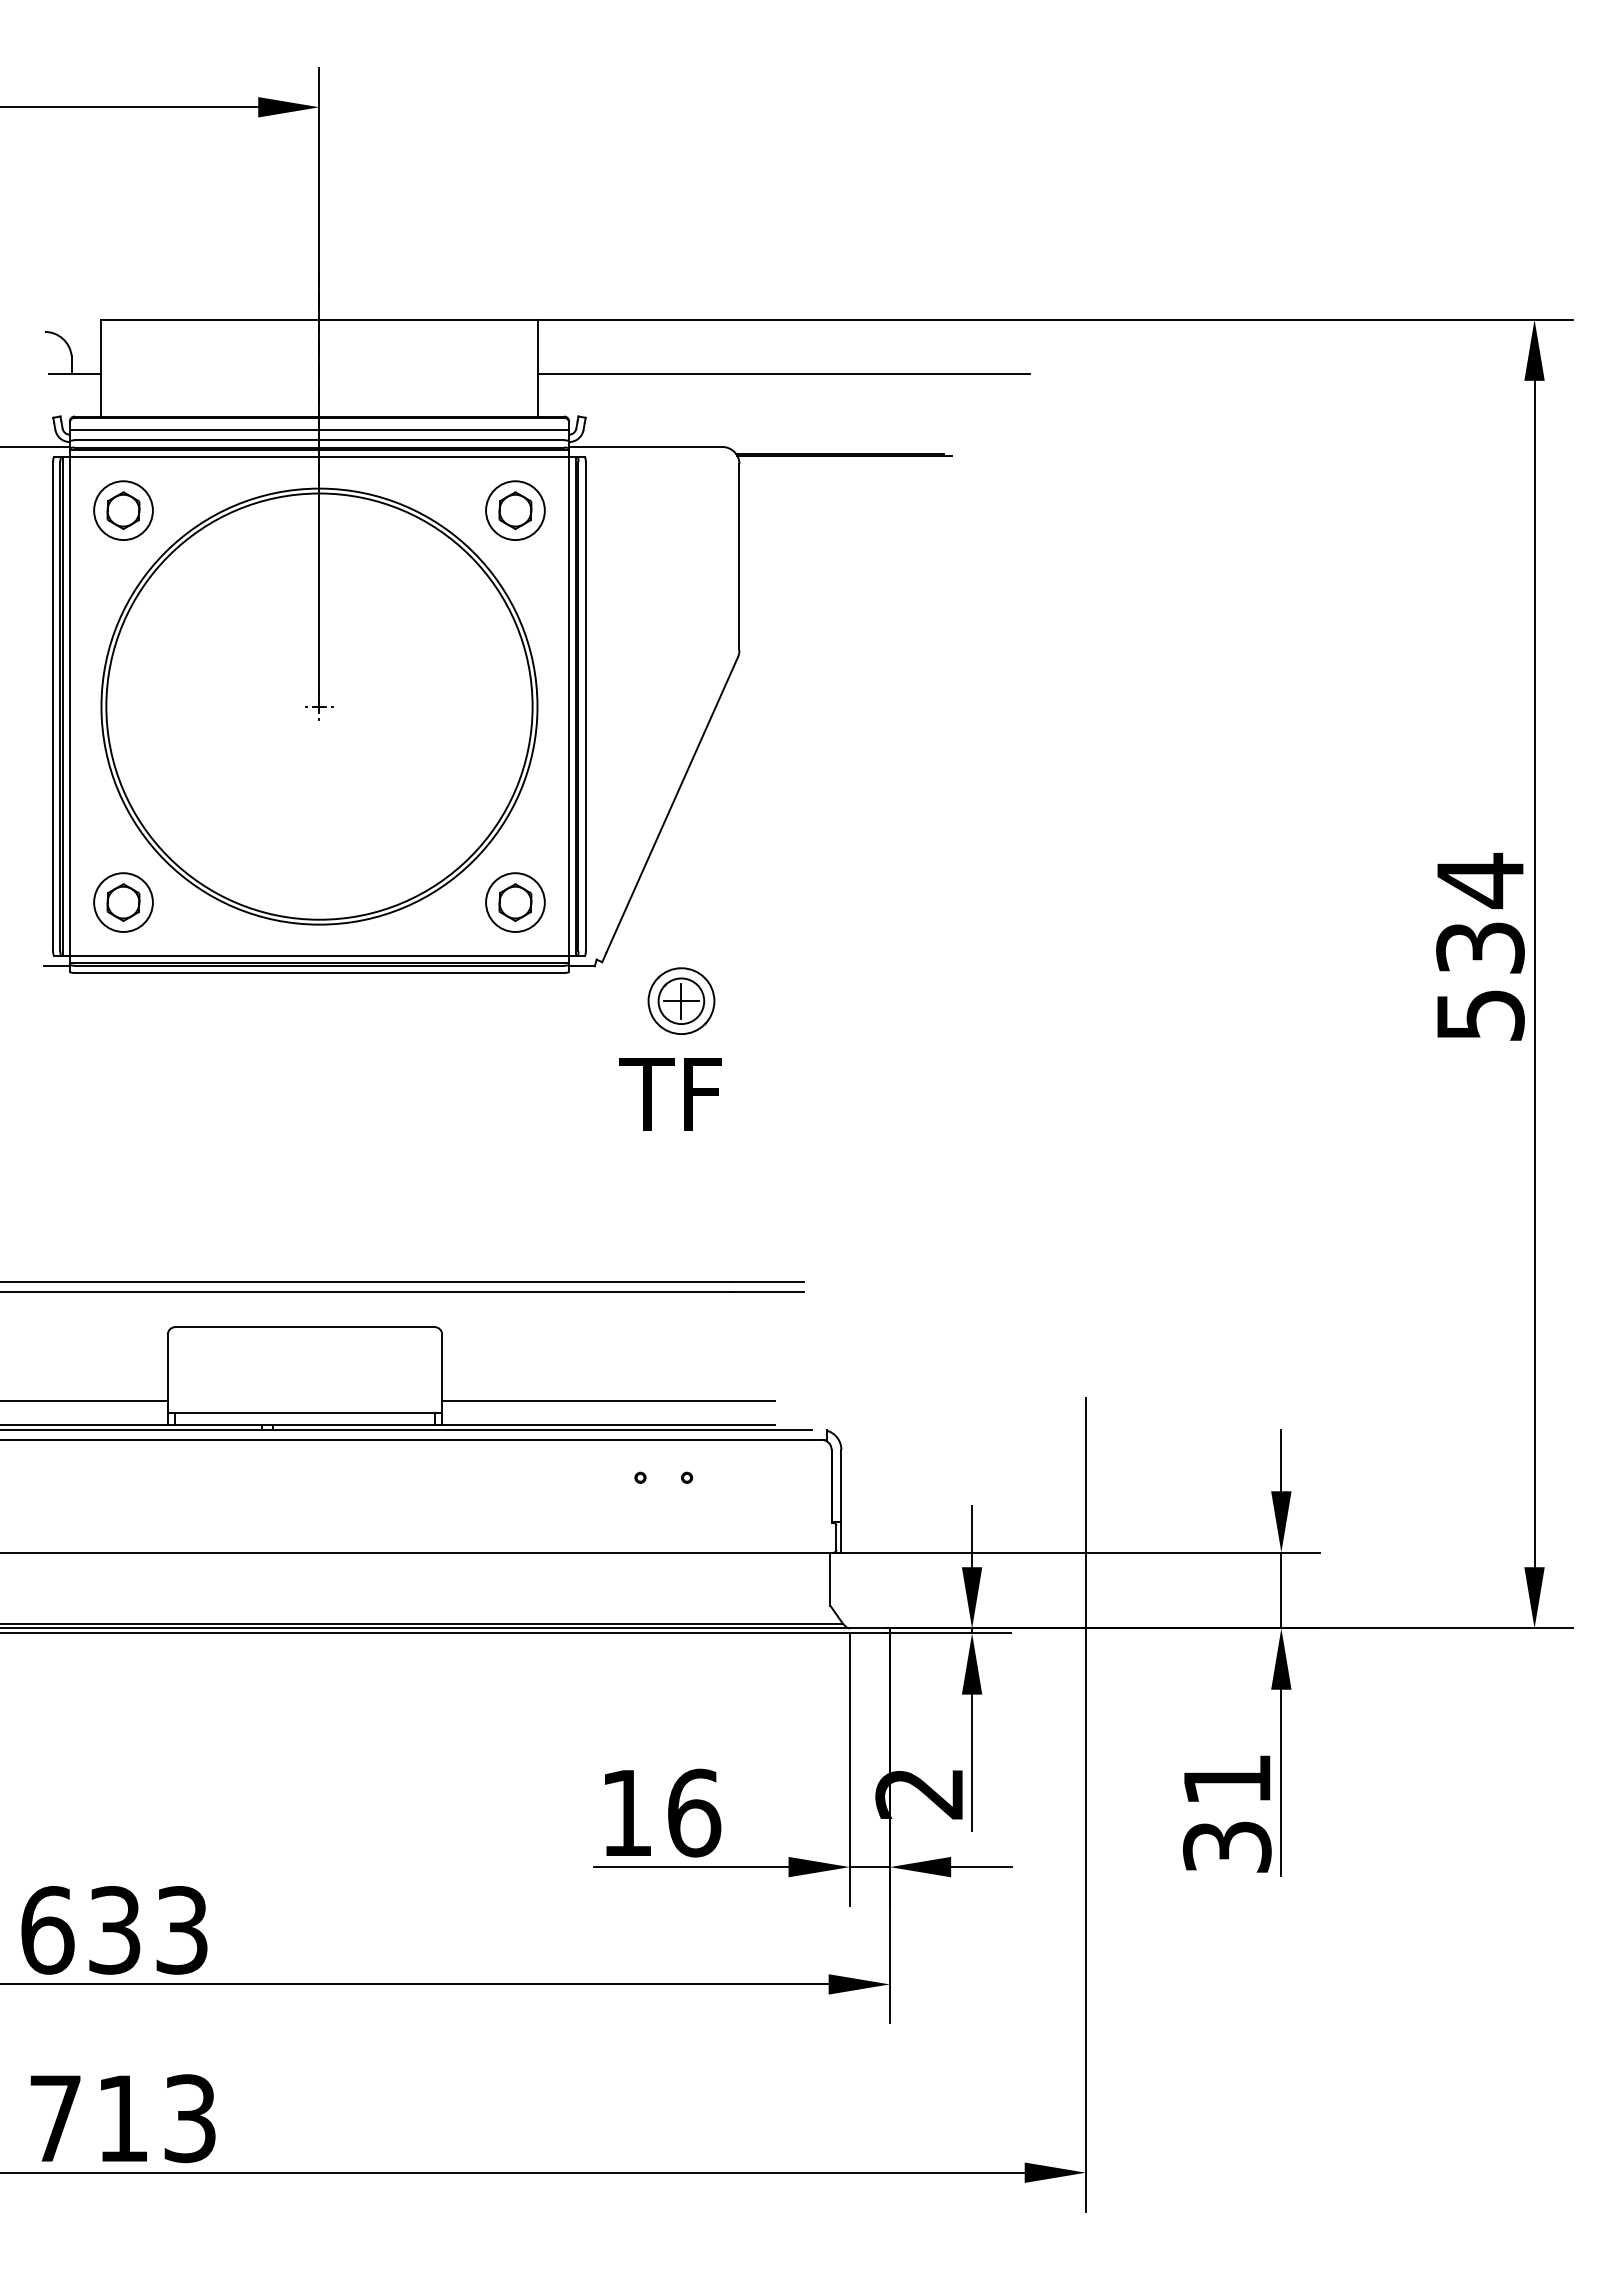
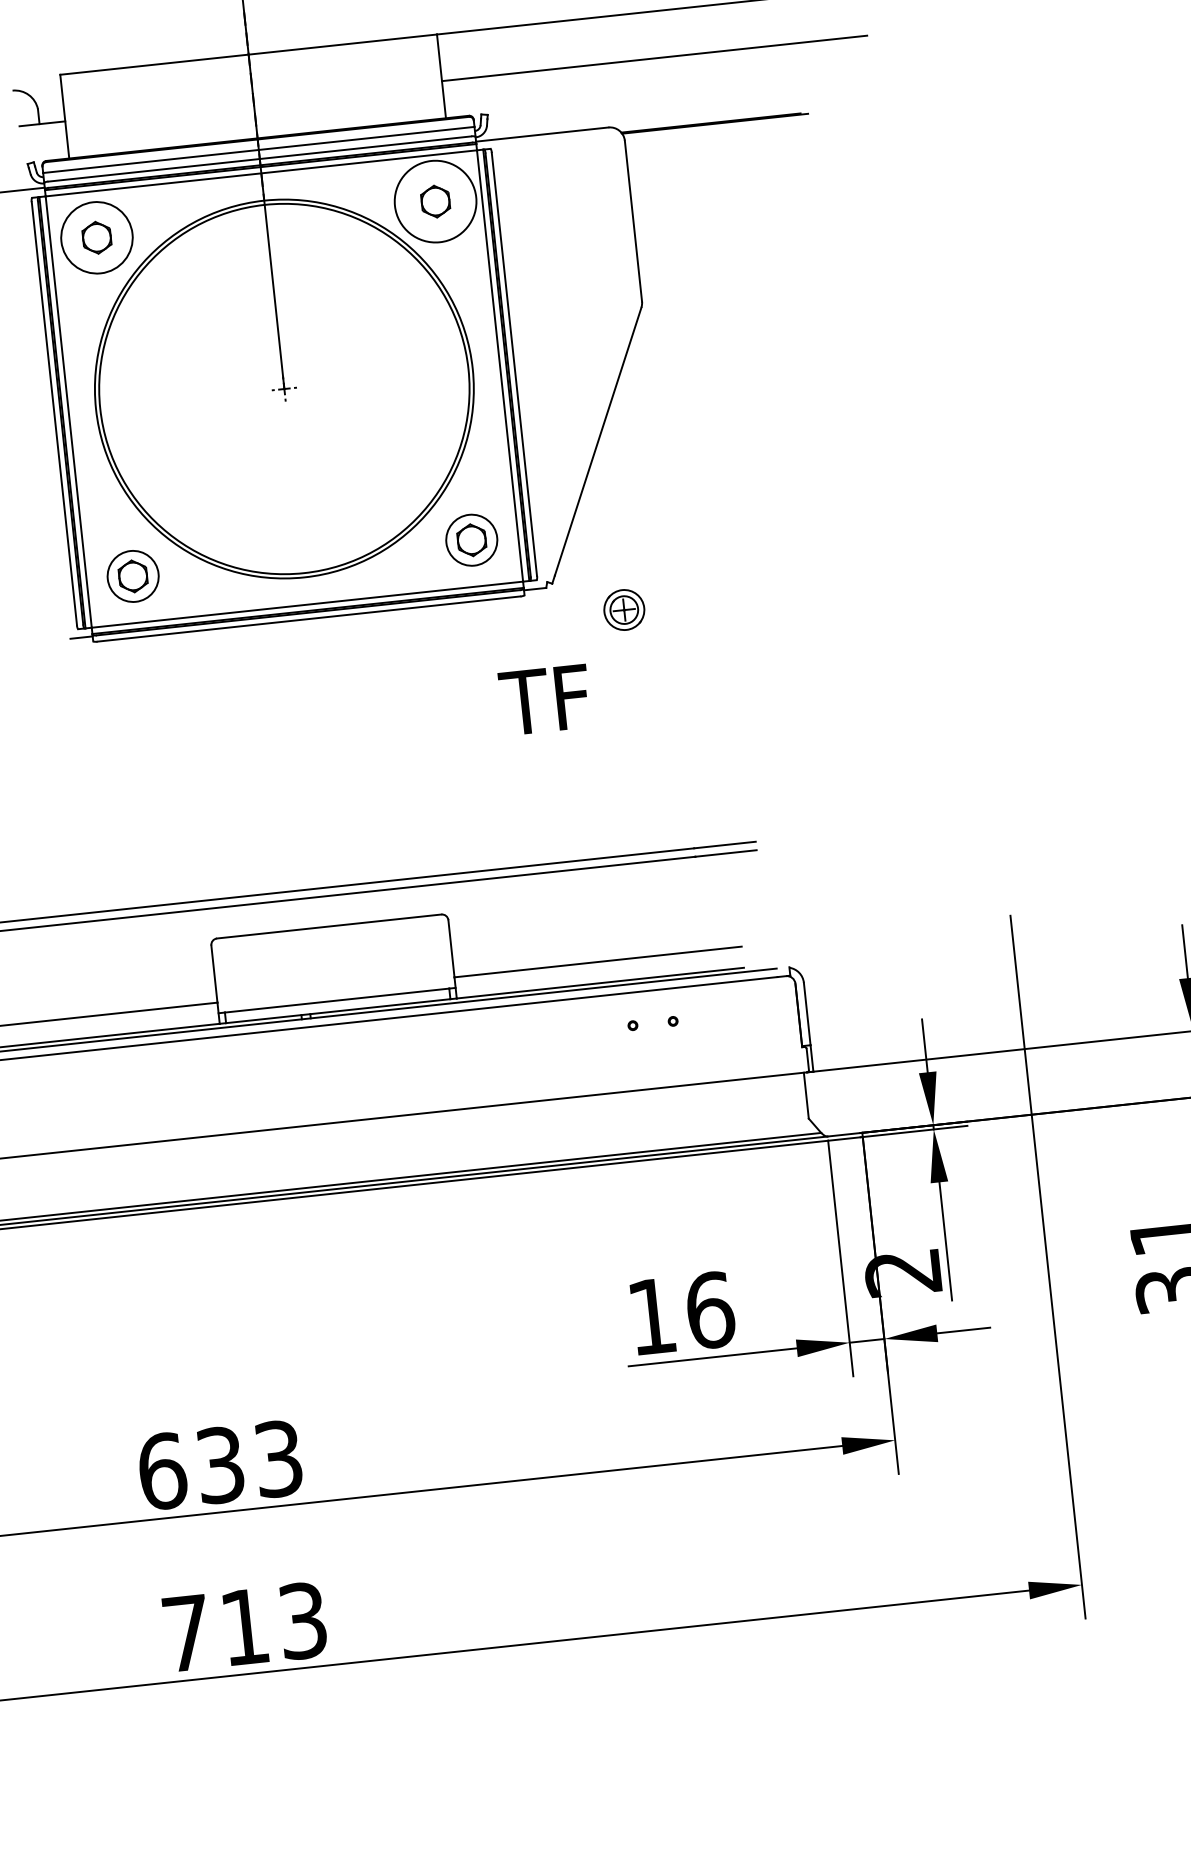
circle: (123, 510) -> (96, 237), size x1.4
circle: (515, 510) -> (435, 201), size x1.6
part: (681, 1000) -> (624, 609), size x0.7
text: (670, 1094) -> (544, 700), moved

